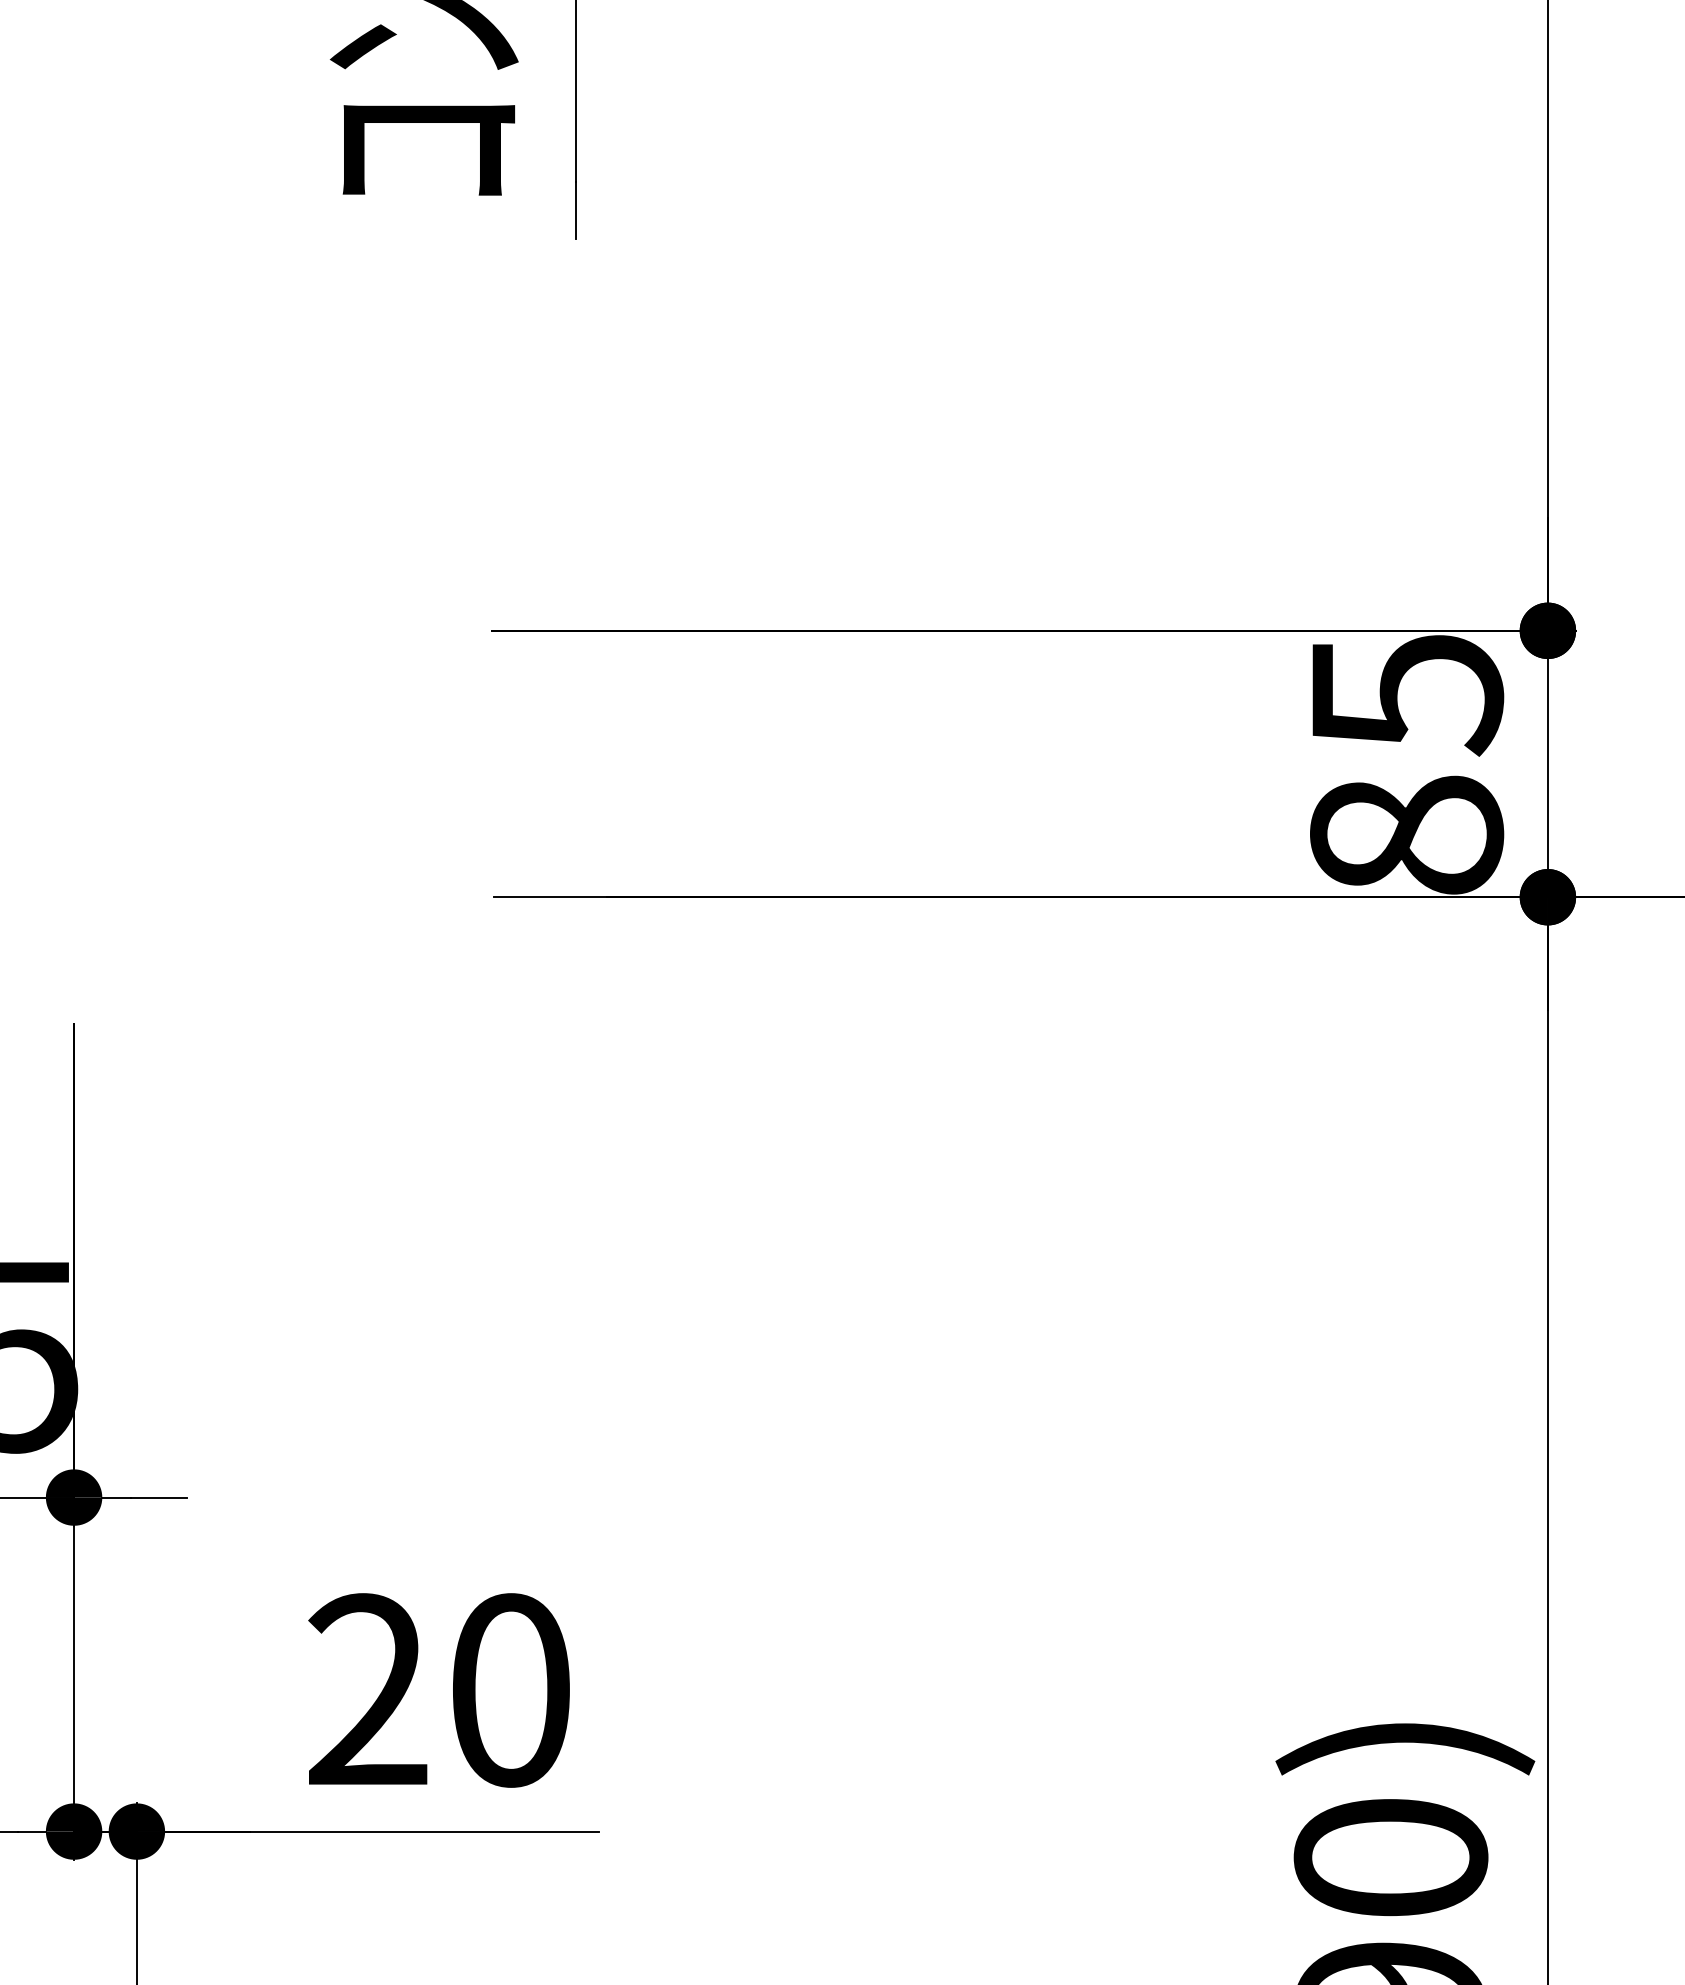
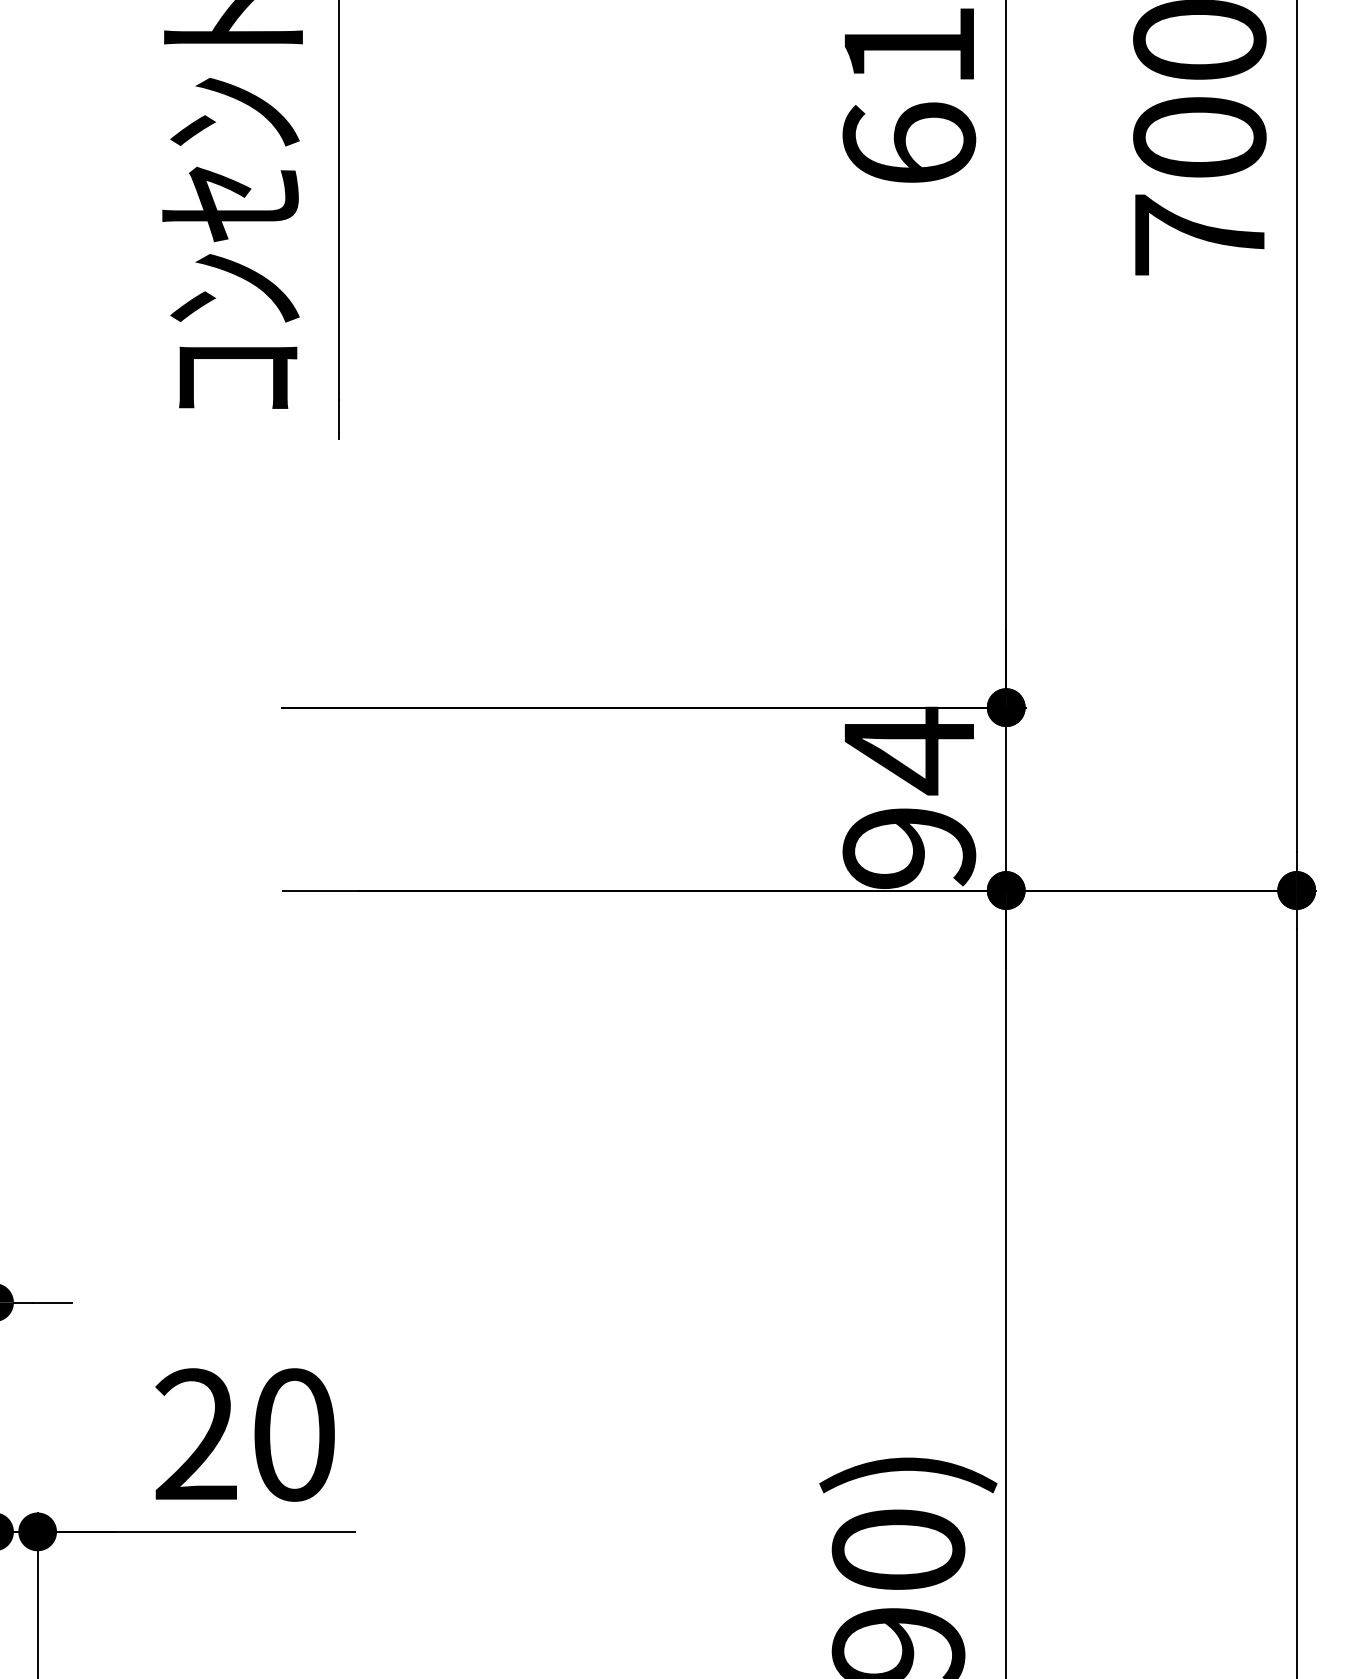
text: (1406, 761) -> (909, 797), 85 -> 94

